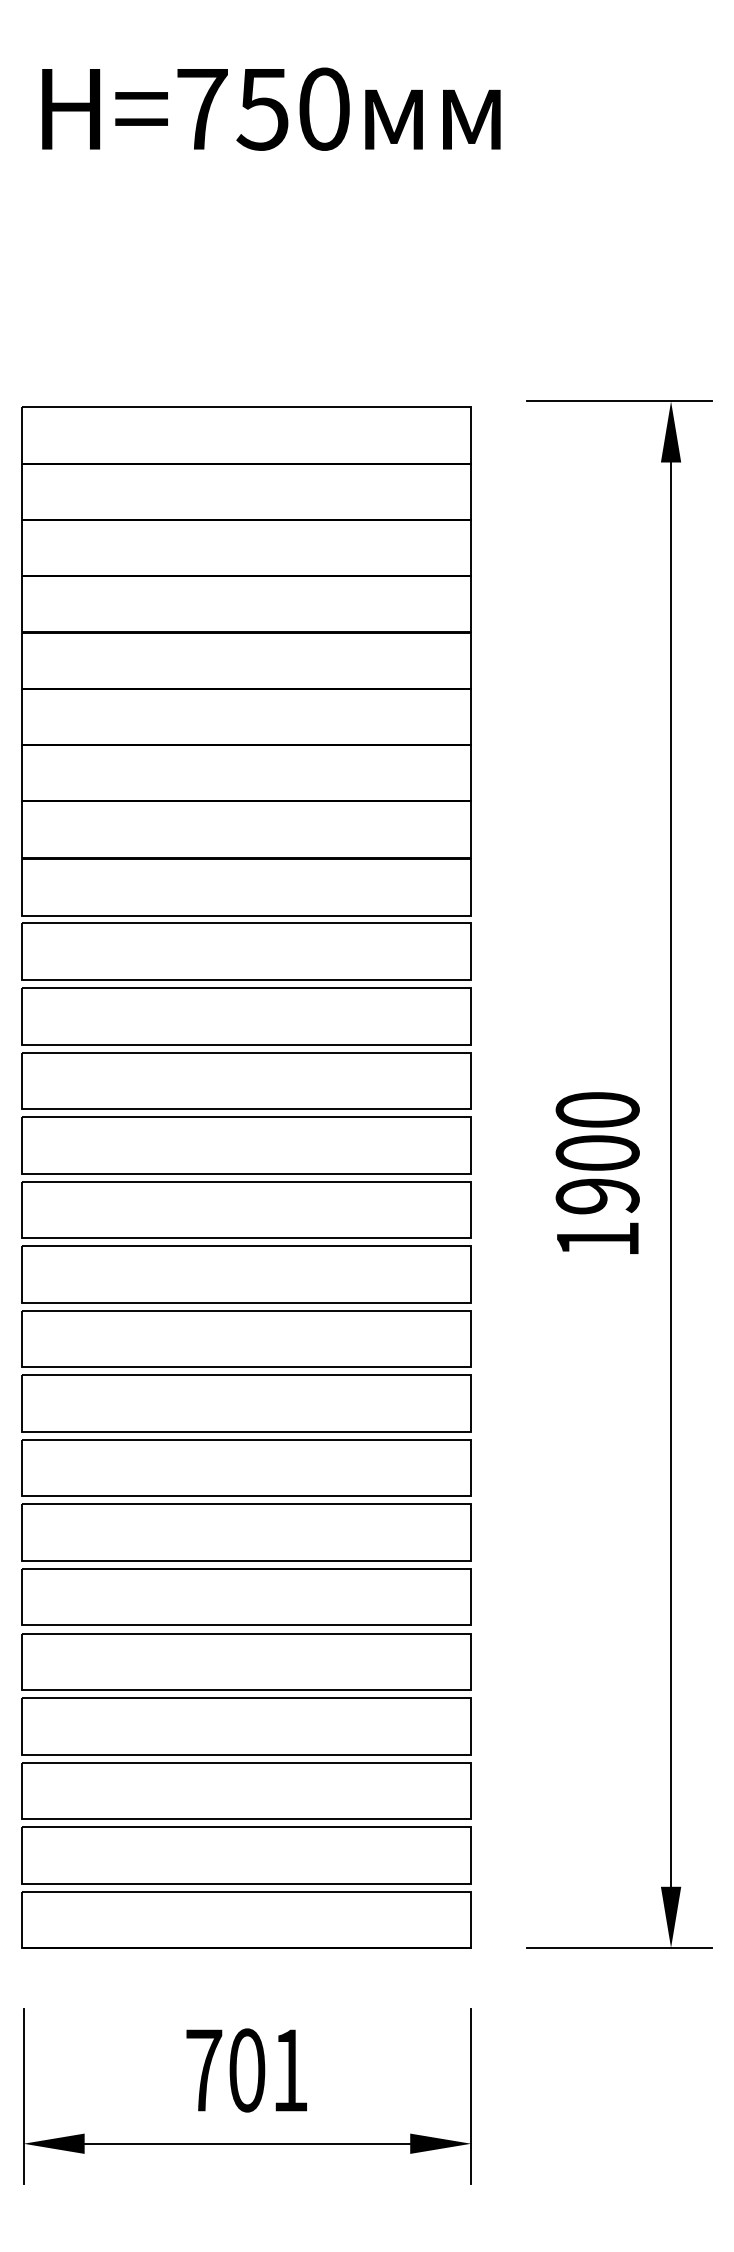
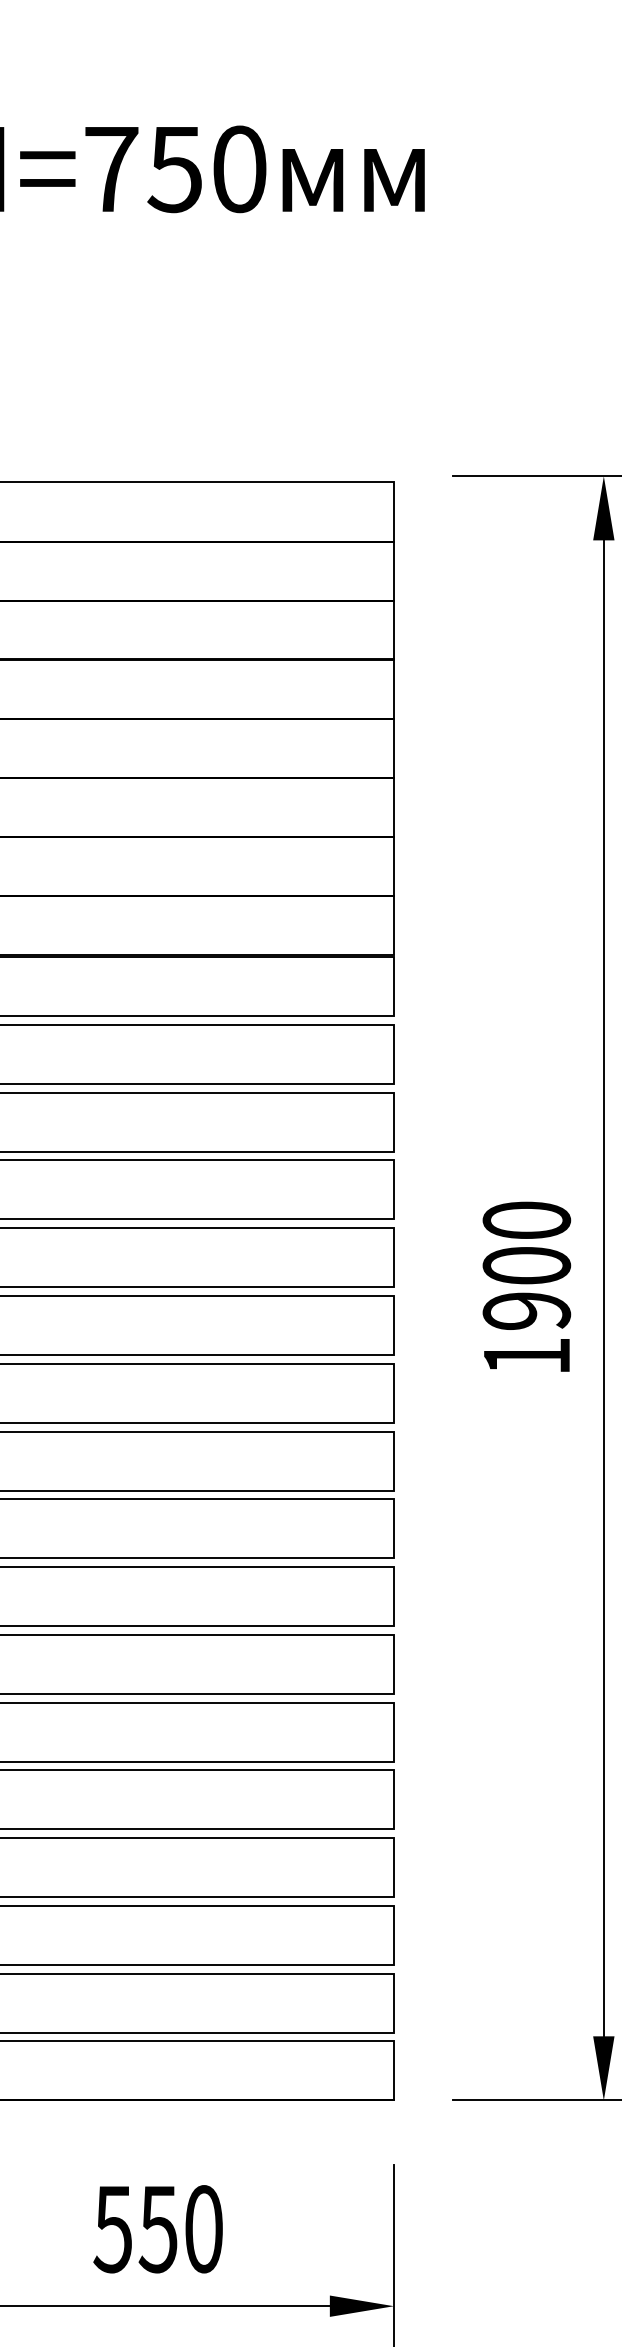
text: (246, 2070) -> (157, 2229), 701 -> 550

